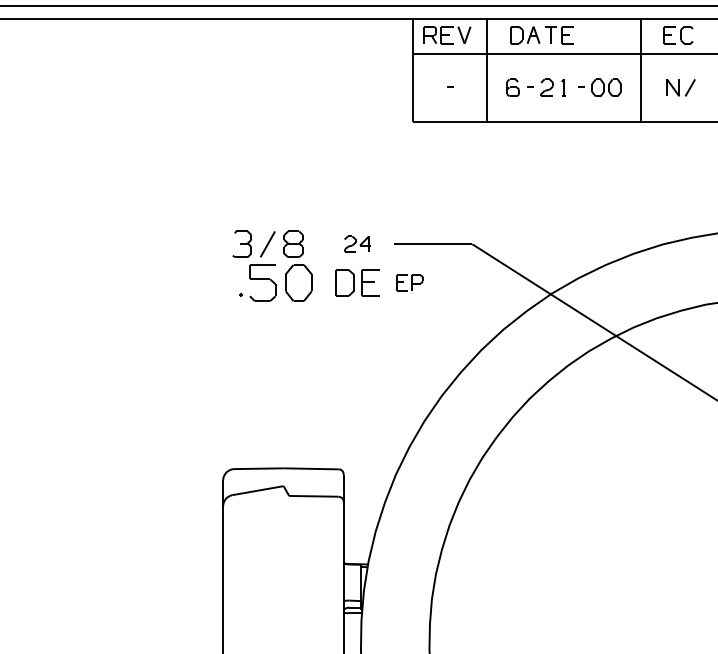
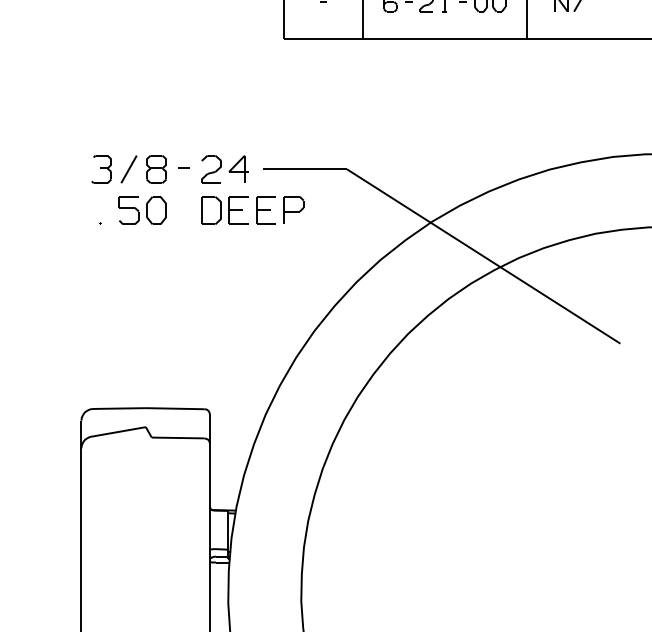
curve: (319, 243) -> (184, 168), added
part: (357, 243) -> (224, 168), size x1.67
part: (280, 282) -> (142, 210), size x0.71
part: (409, 282) -> (280, 210), size x1.67

